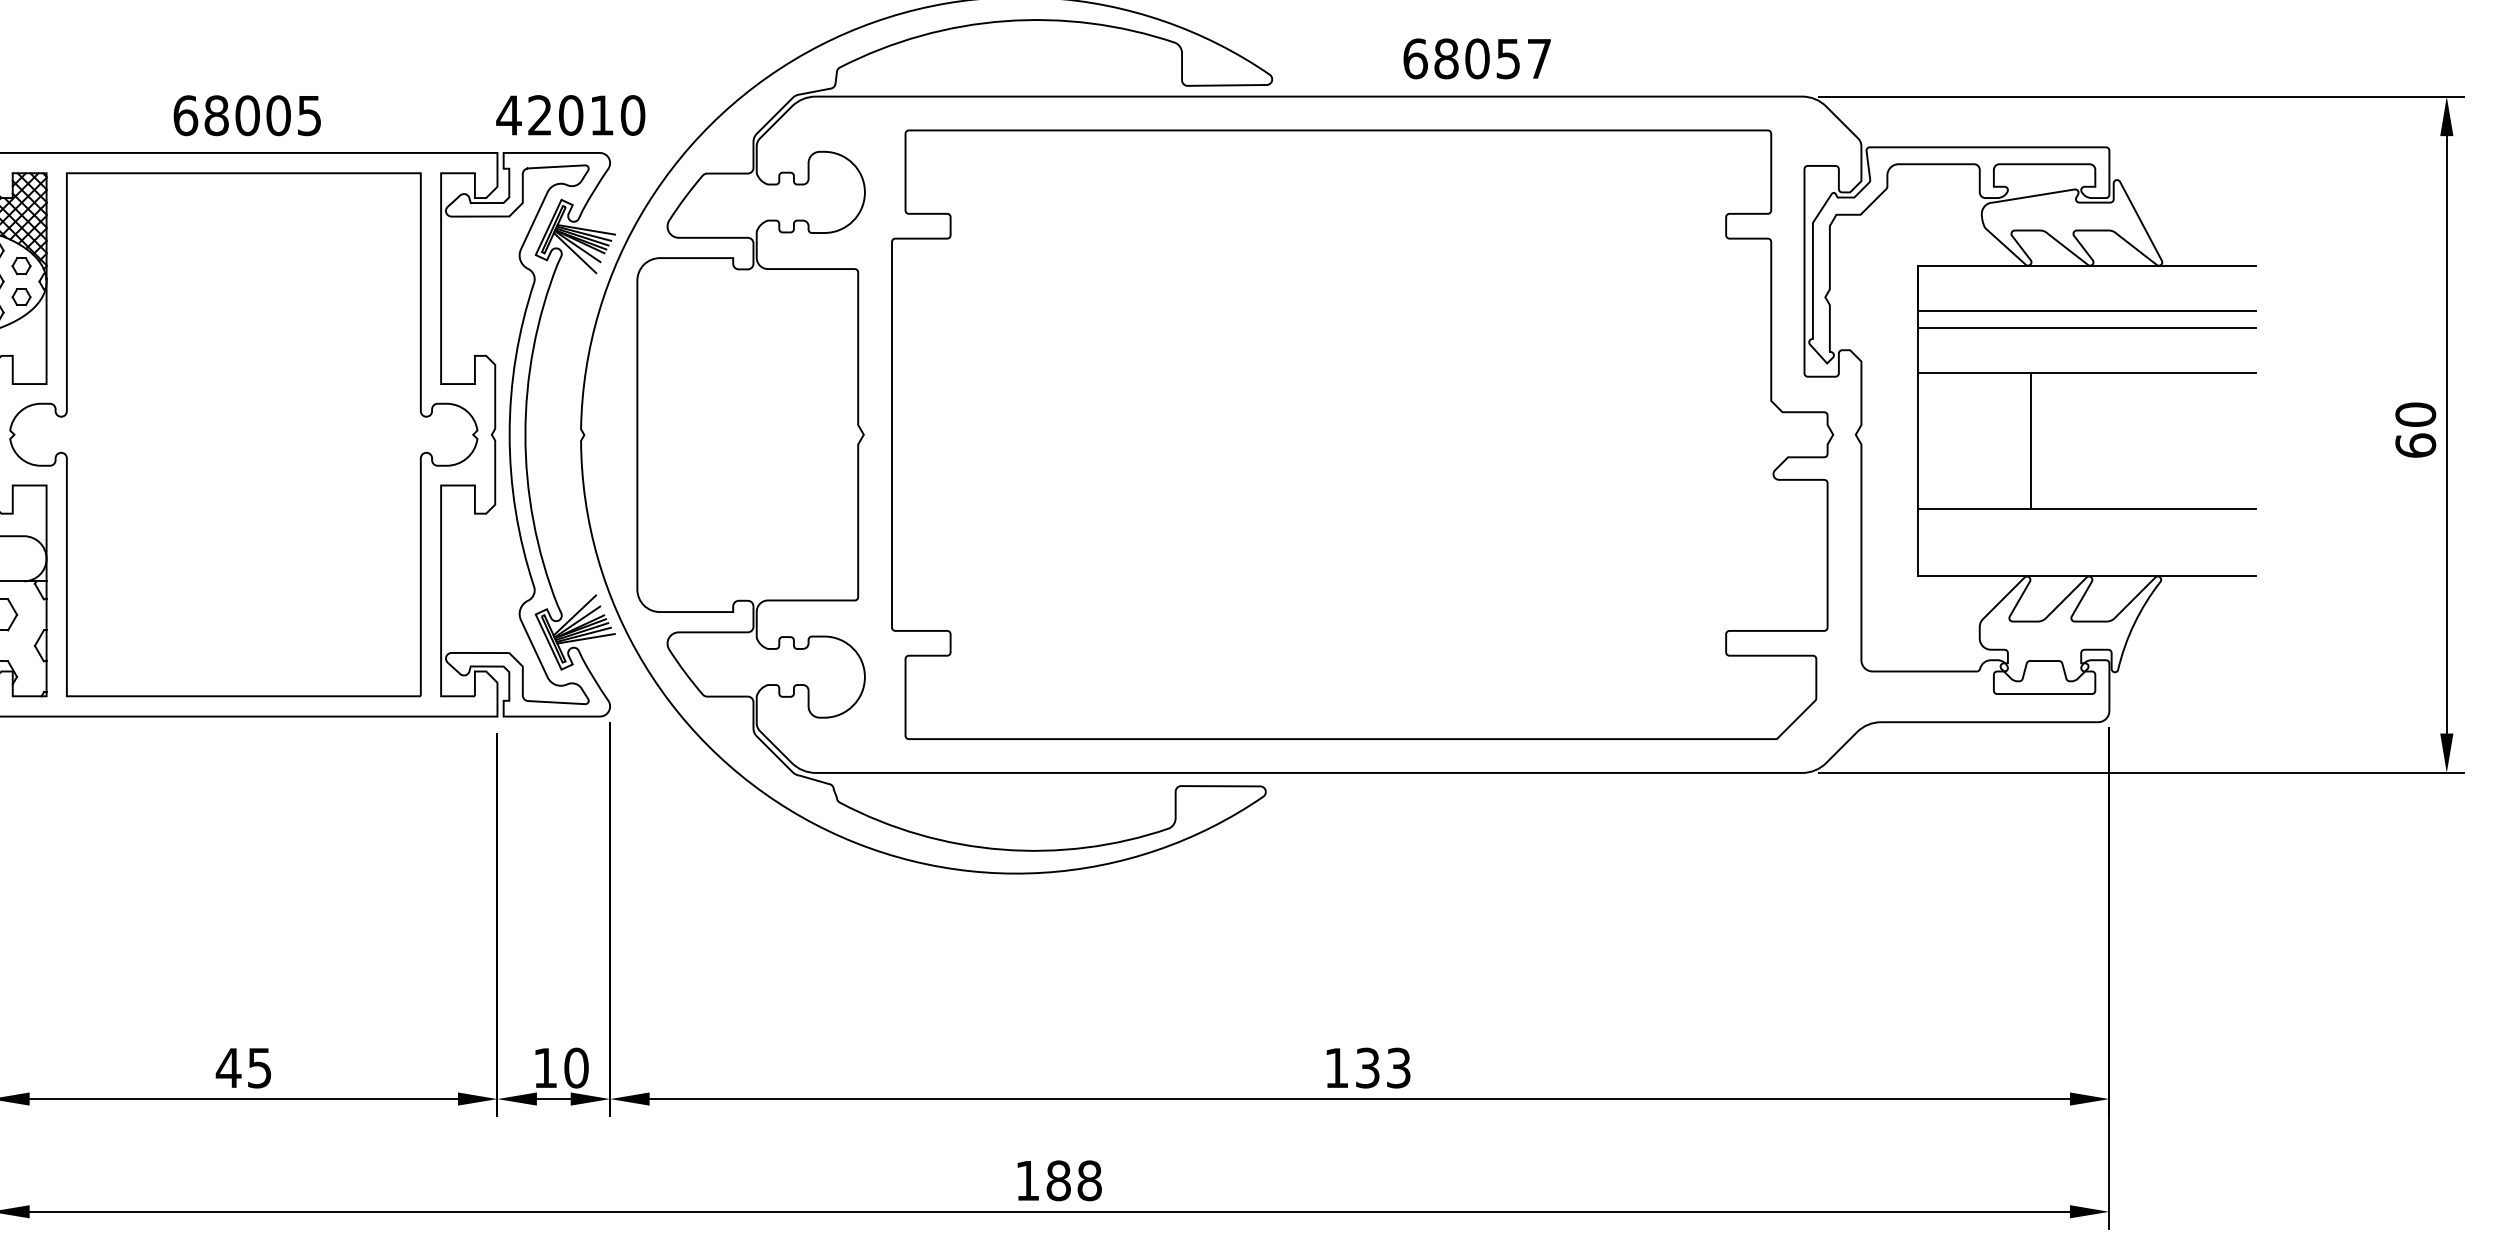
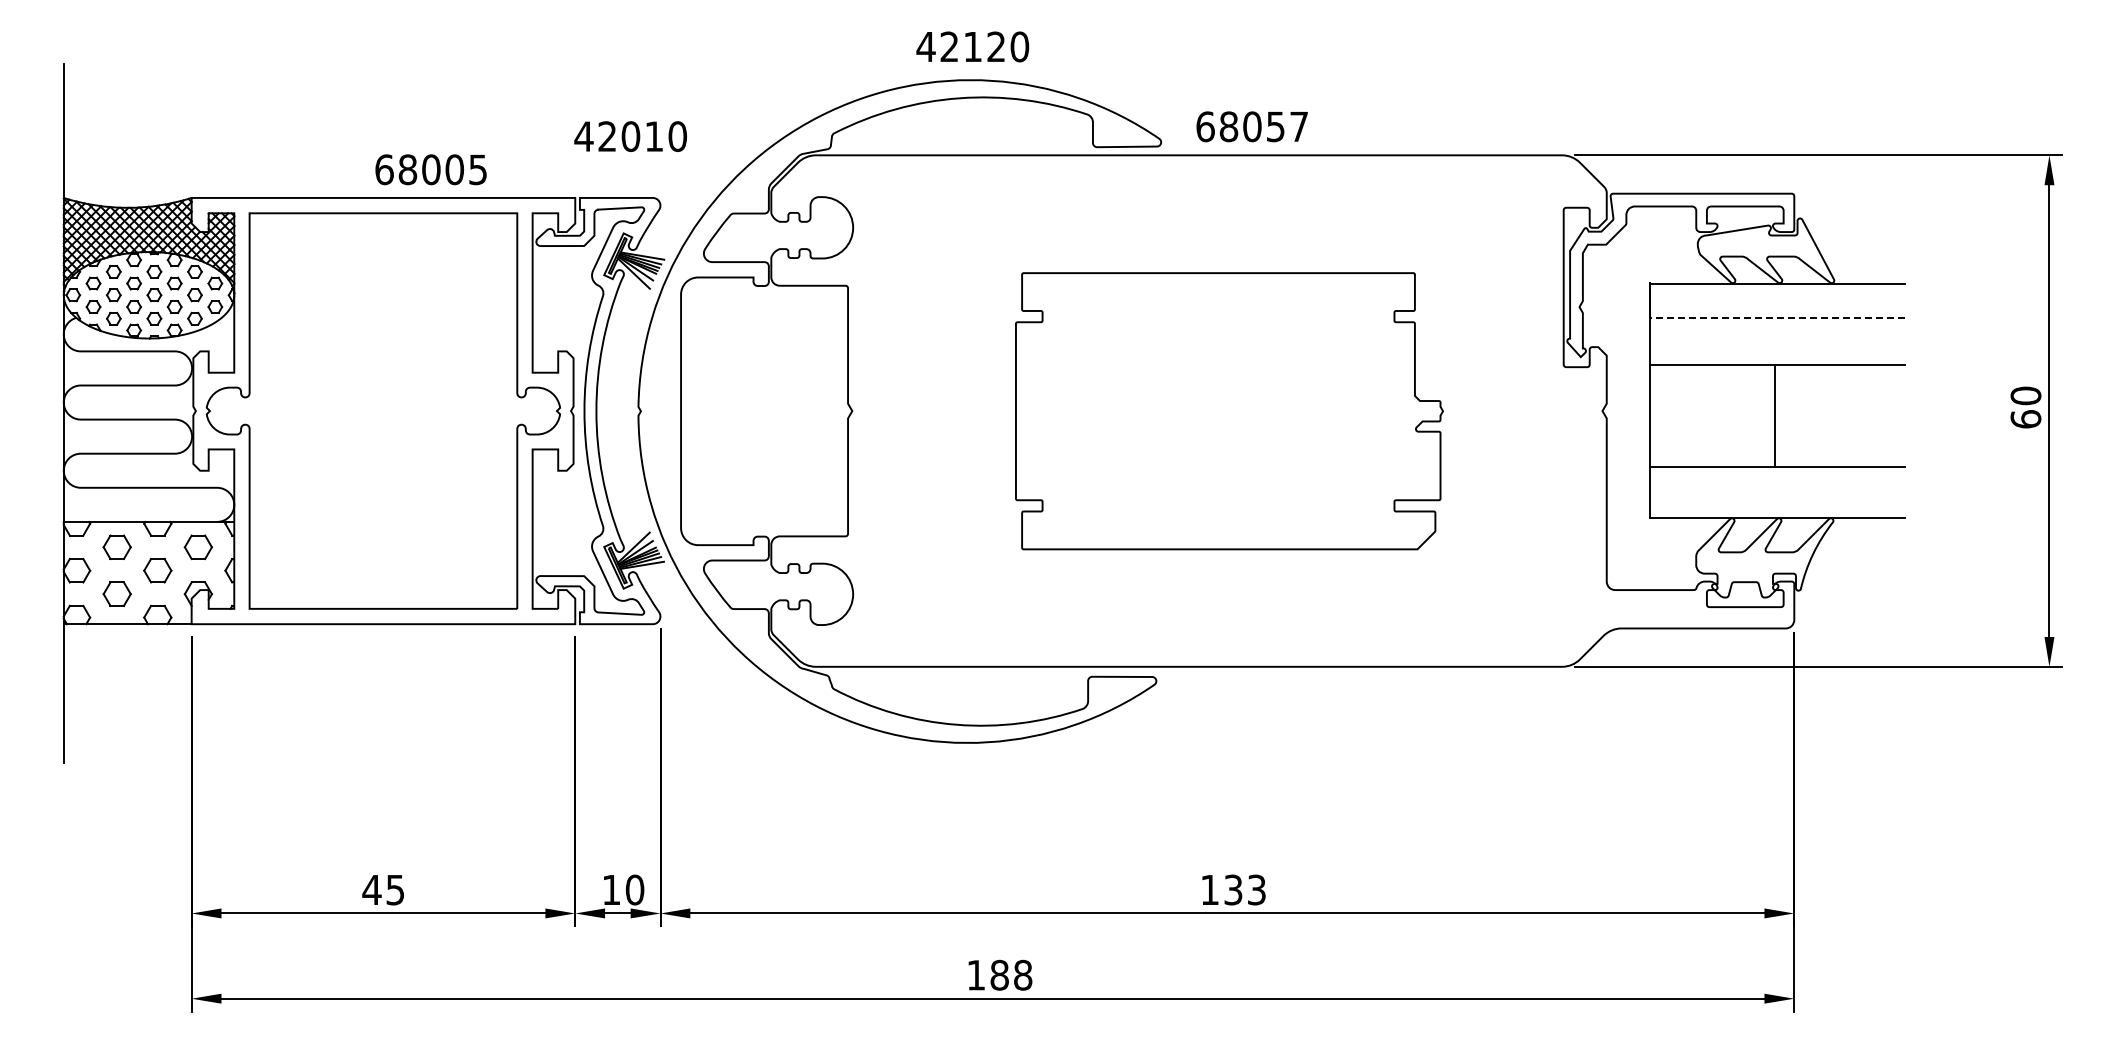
text: (1476, 58) -> (1251, 126), moved
text: (246, 115) -> (430, 169), moved
text: (570, 115) -> (630, 136), moved
line: (2087, 311) -> (1777, 317), solid -> dashed
line: (2087, 328) -> (1777, 330), removed
part: (1362, 435) -> (1229, 411), size x0.6
line: (2030, 440) -> (1774, 415), moved

